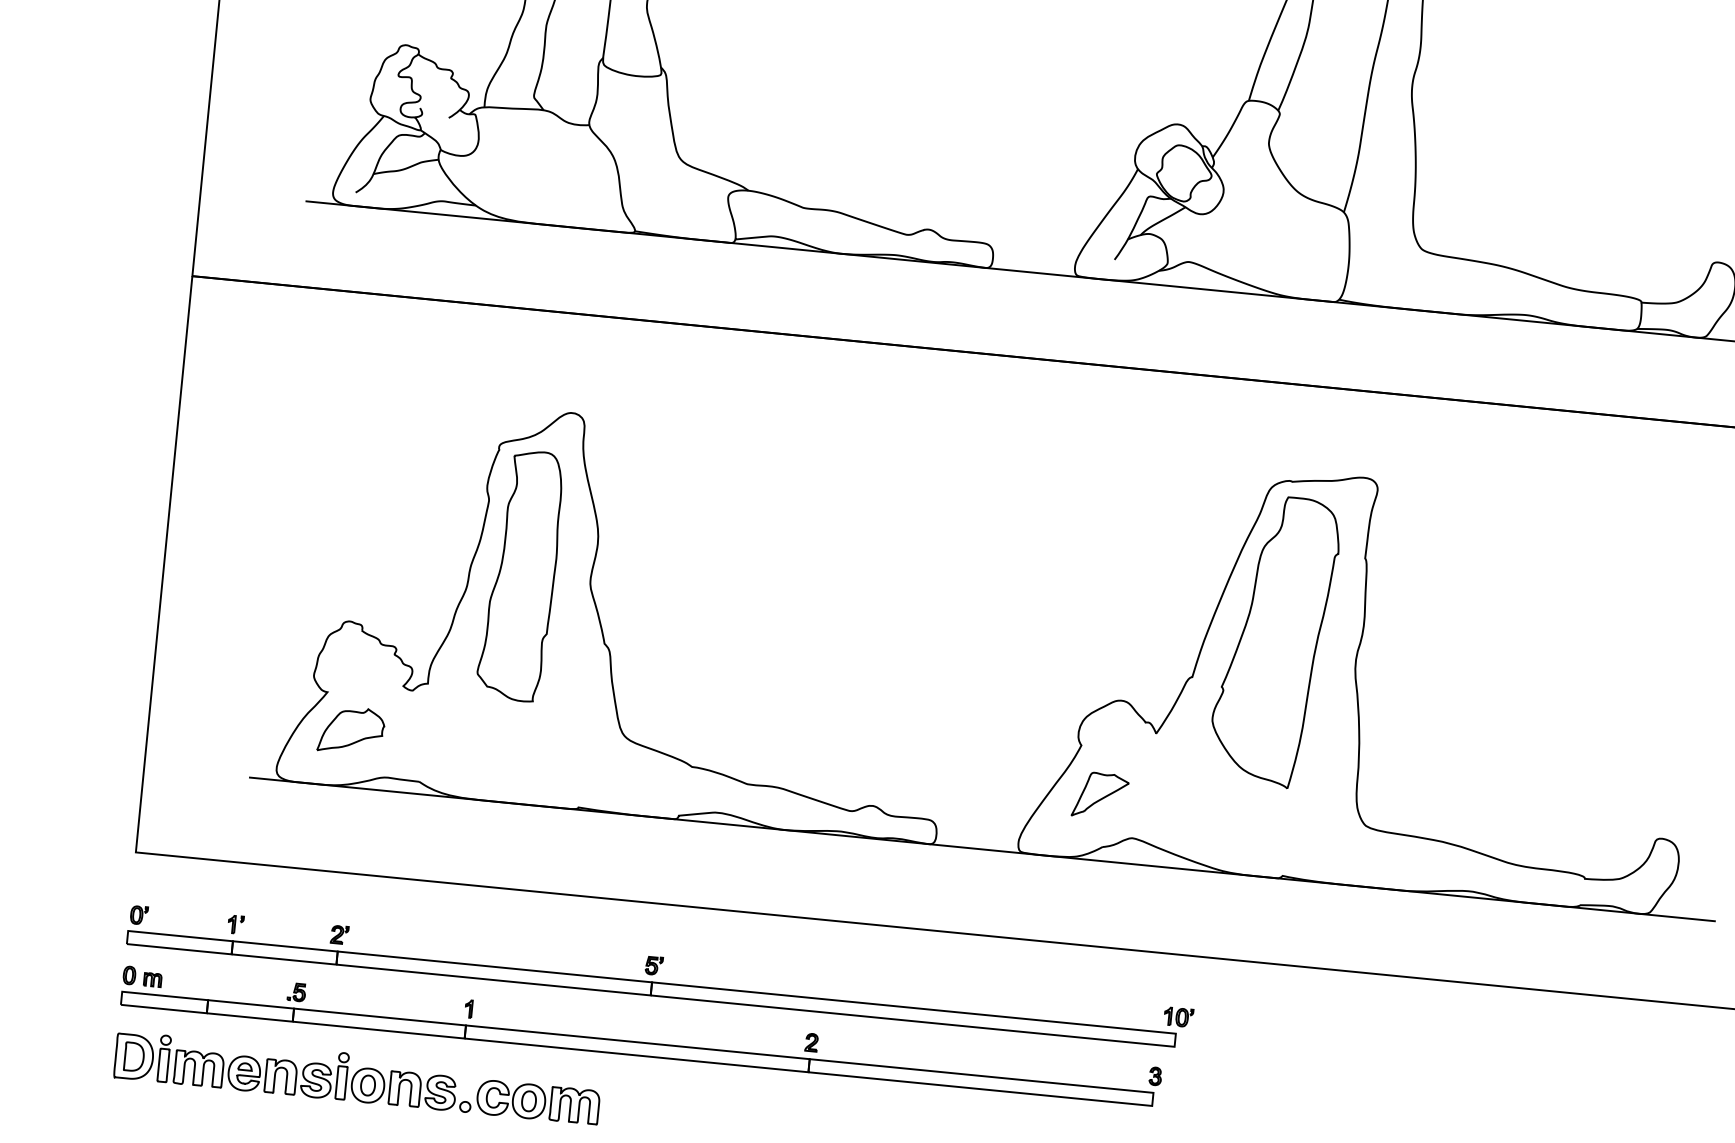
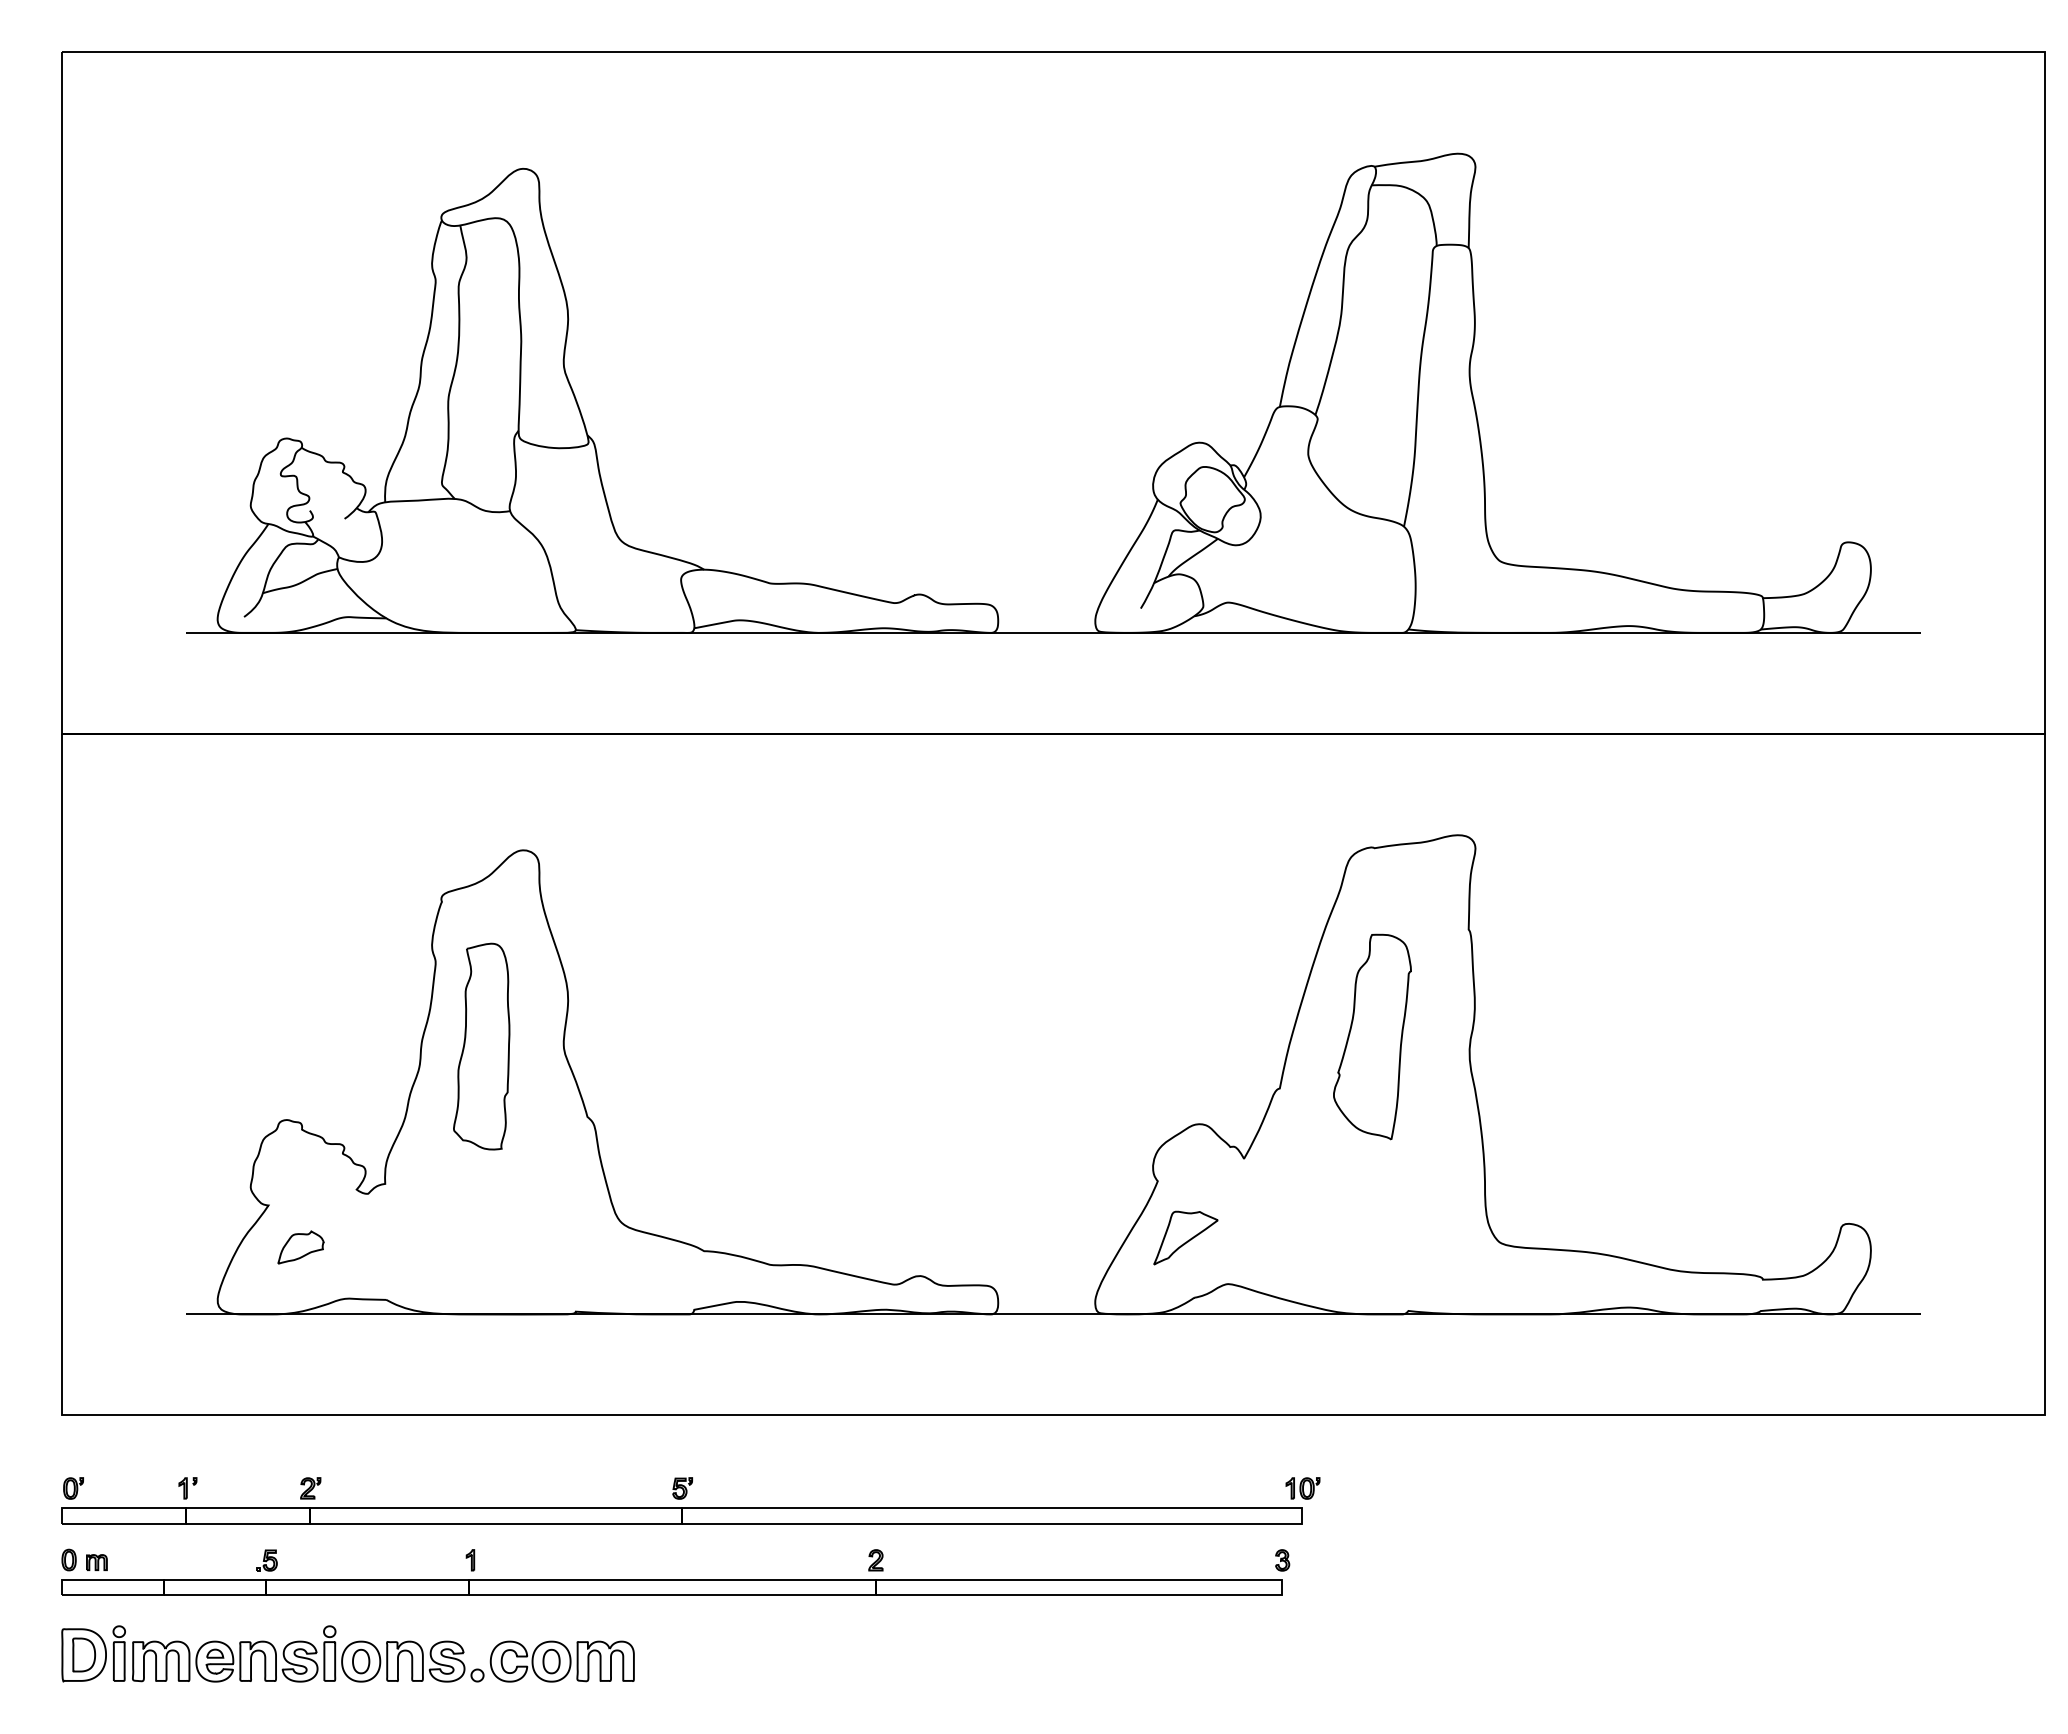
part: (520, 575) -> (481, 1046), size x0.7
part: (1274, 640) -> (1372, 1036), size x0.6
part: (351, 730) -> (300, 1247), size x0.6

